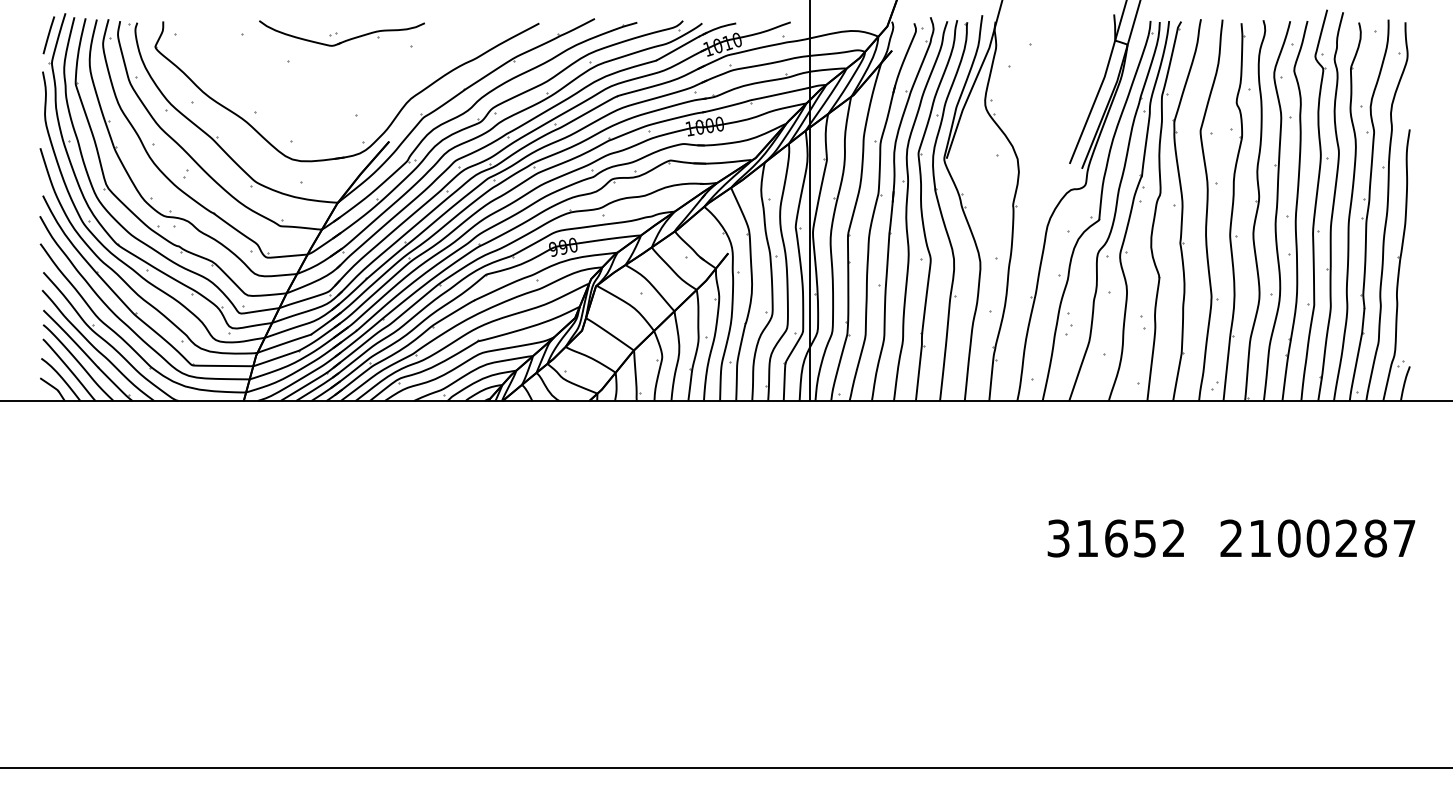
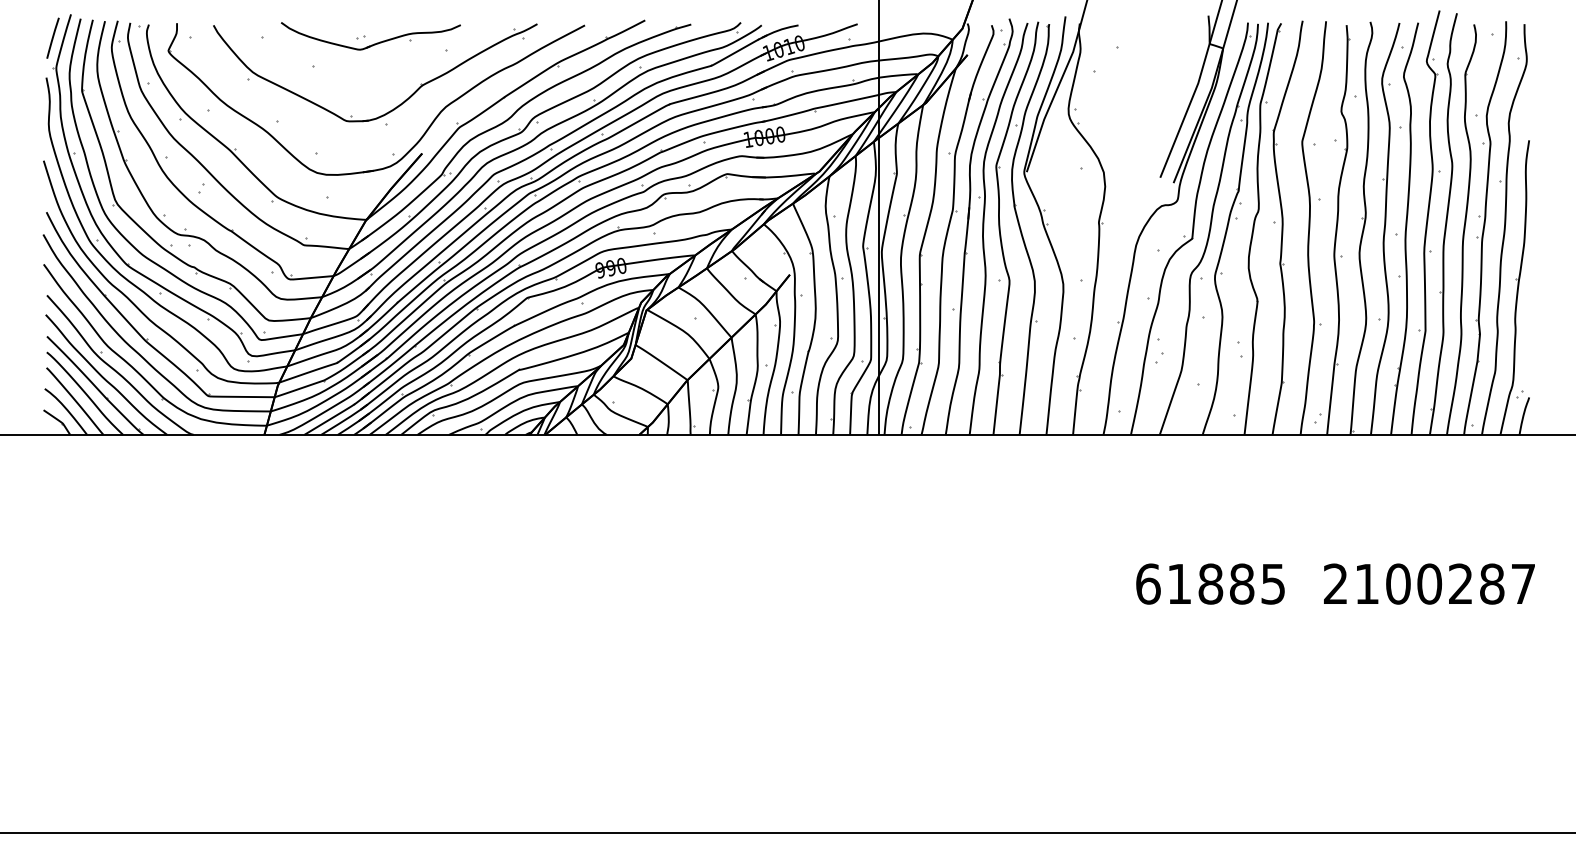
part: (366, 97) -> (397, 105), added
text: (1116, 537) -> (1210, 583), 31652 -> 61885

